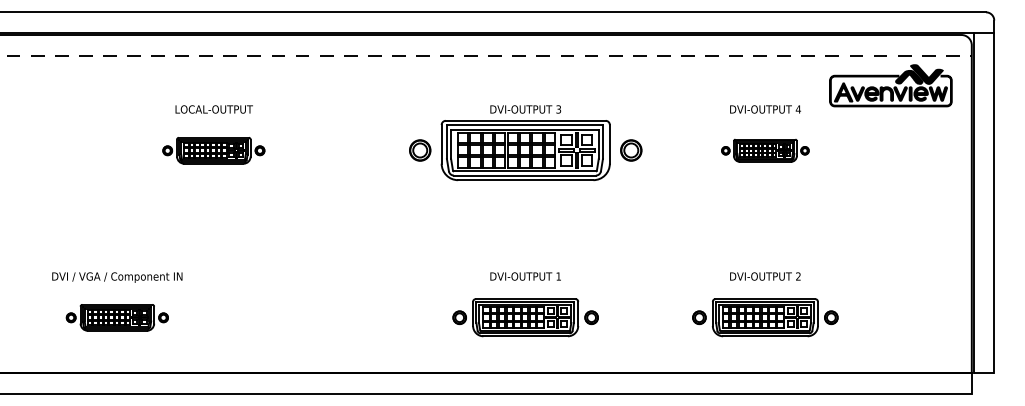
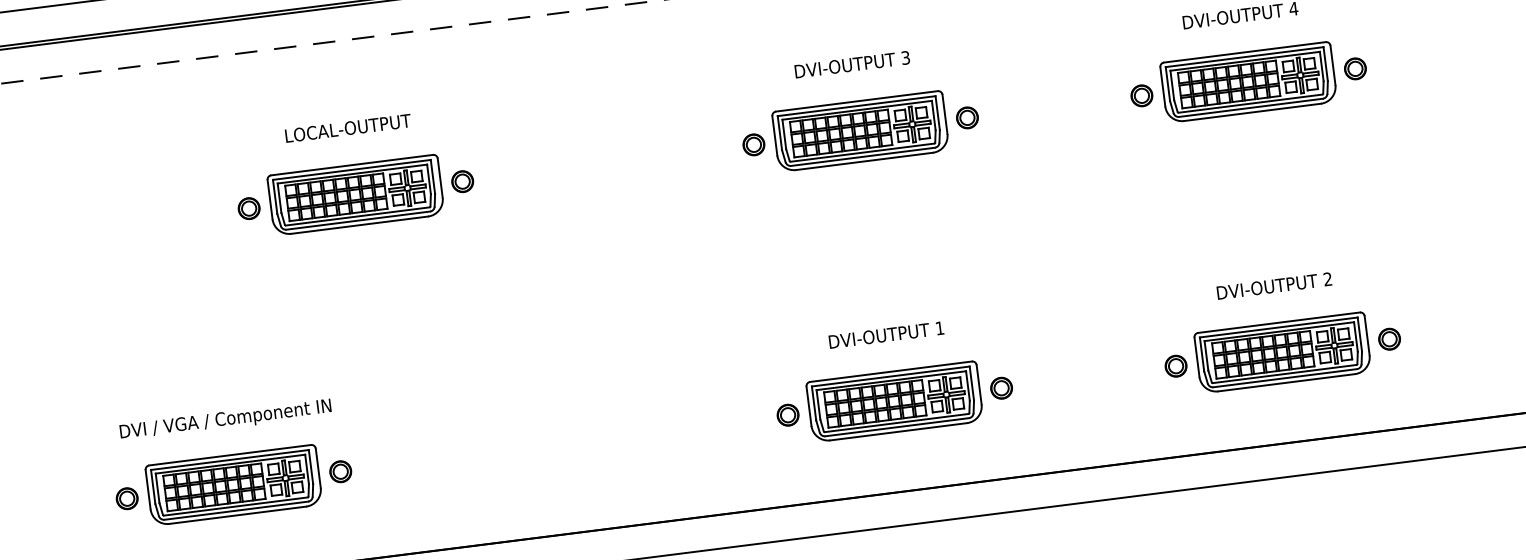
part: (213, 150) -> (355, 194), size x1.43
part: (525, 150) -> (860, 131), size x0.62
part: (765, 150) -> (1248, 82), size x1.67
part: (117, 317) -> (234, 484), size x1.43

